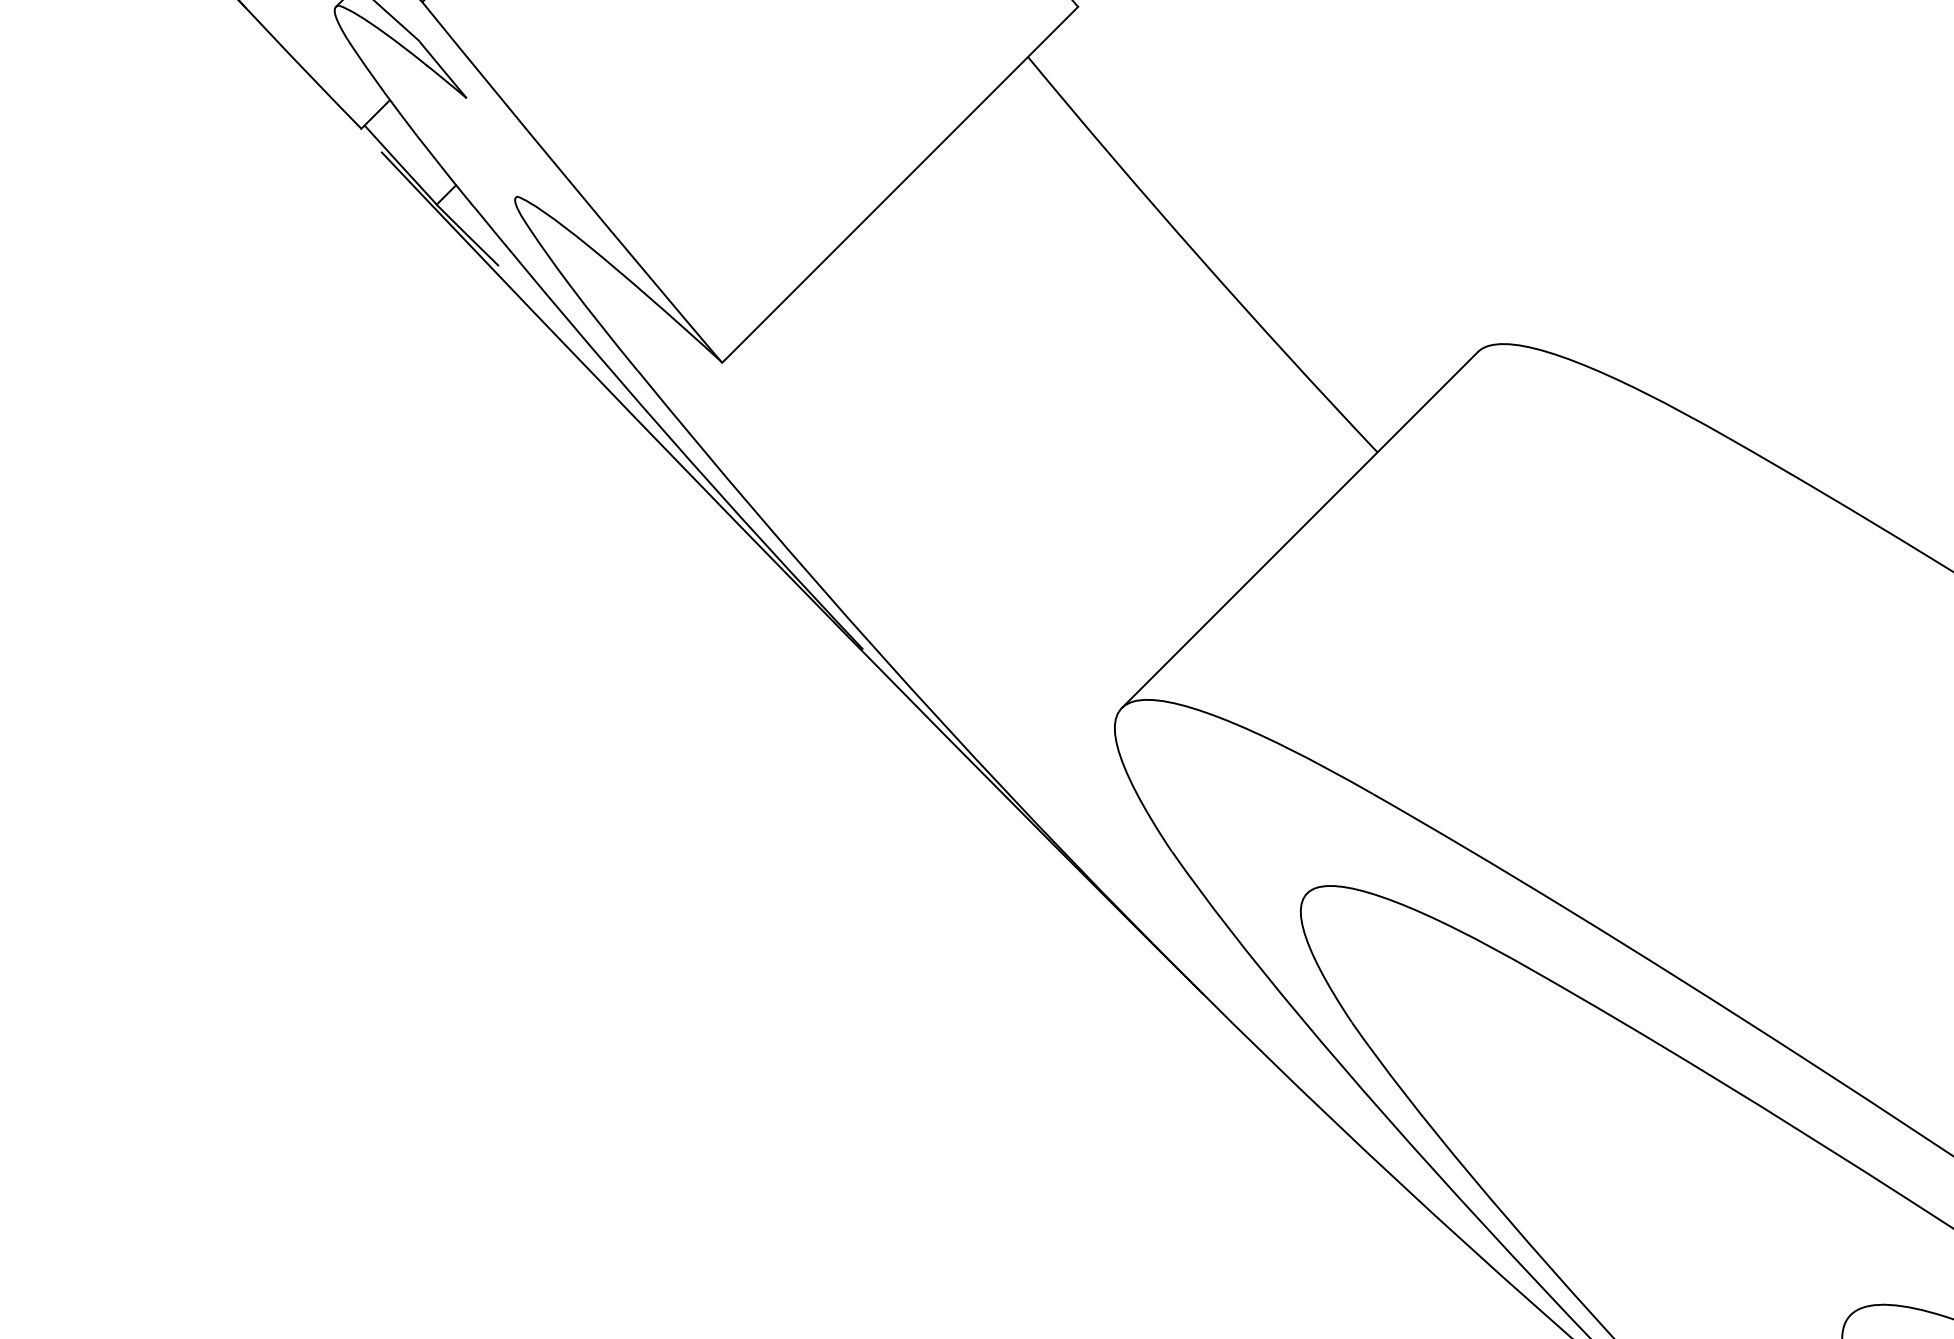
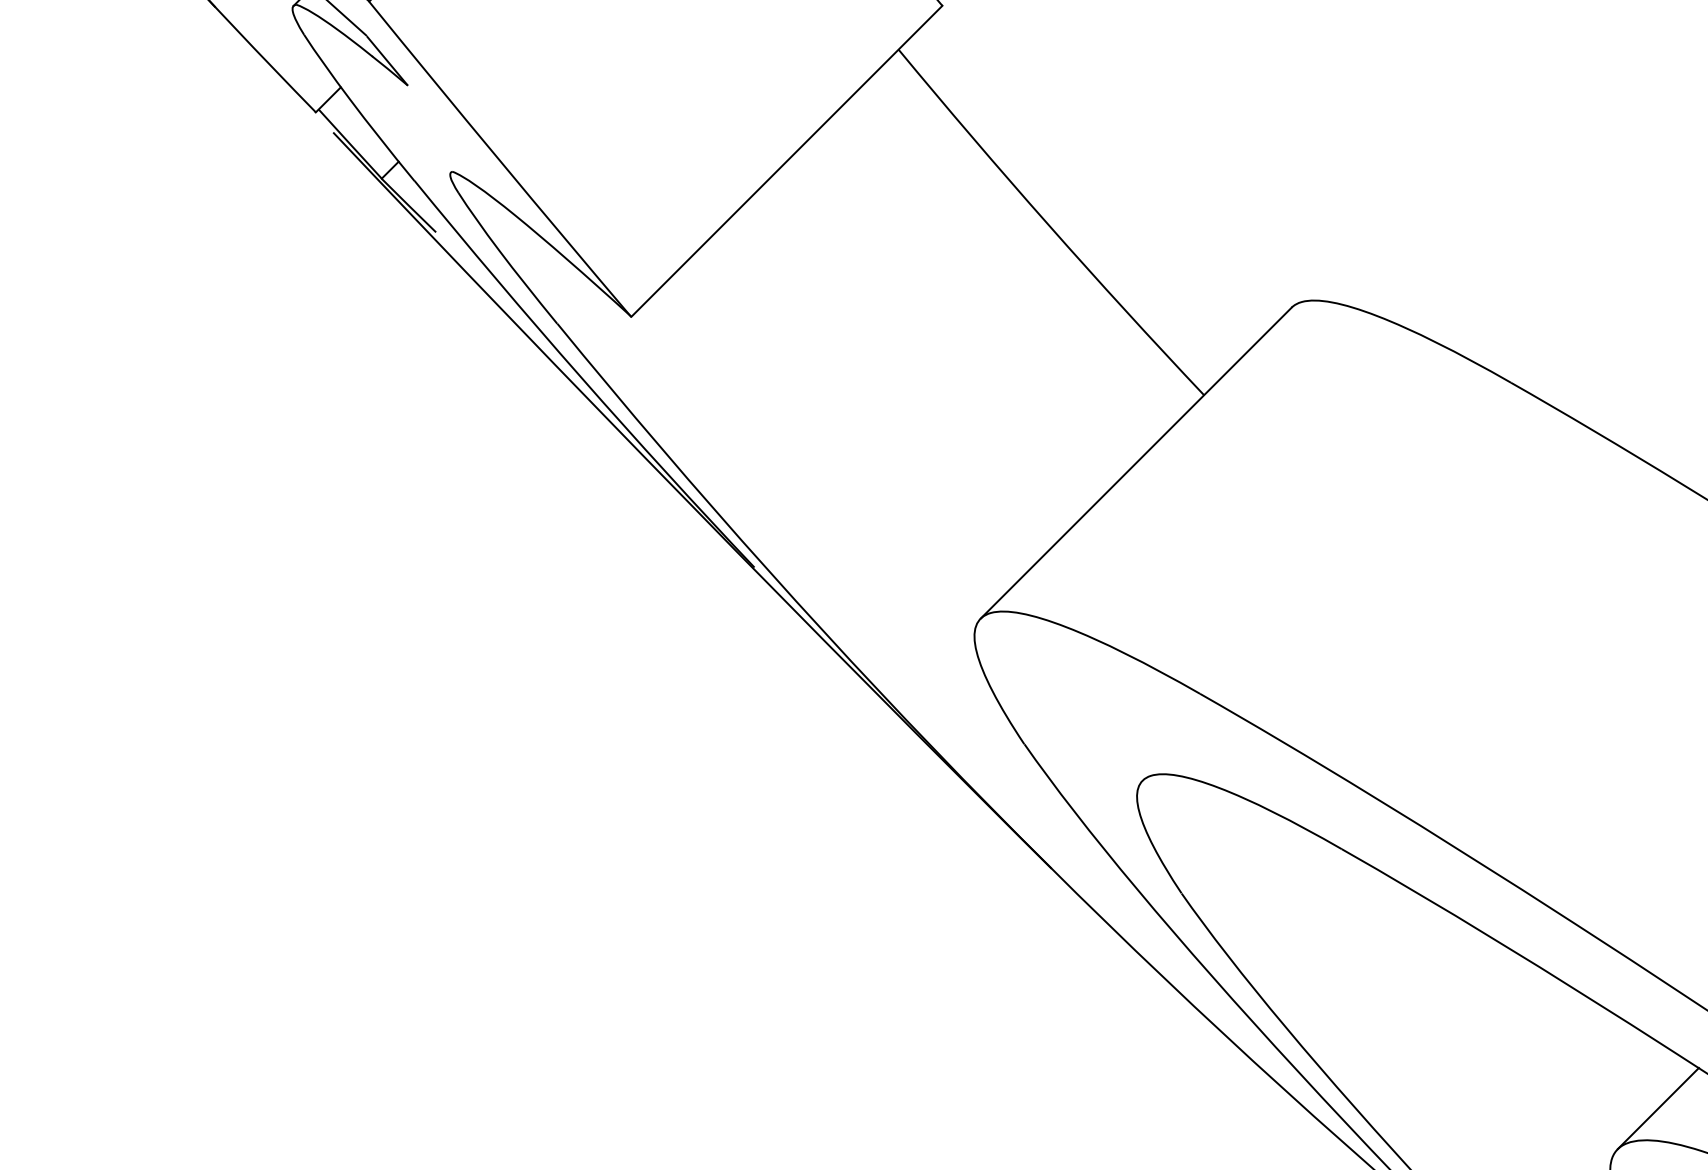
line: (1896, 1268) -> (1657, 1108), added

